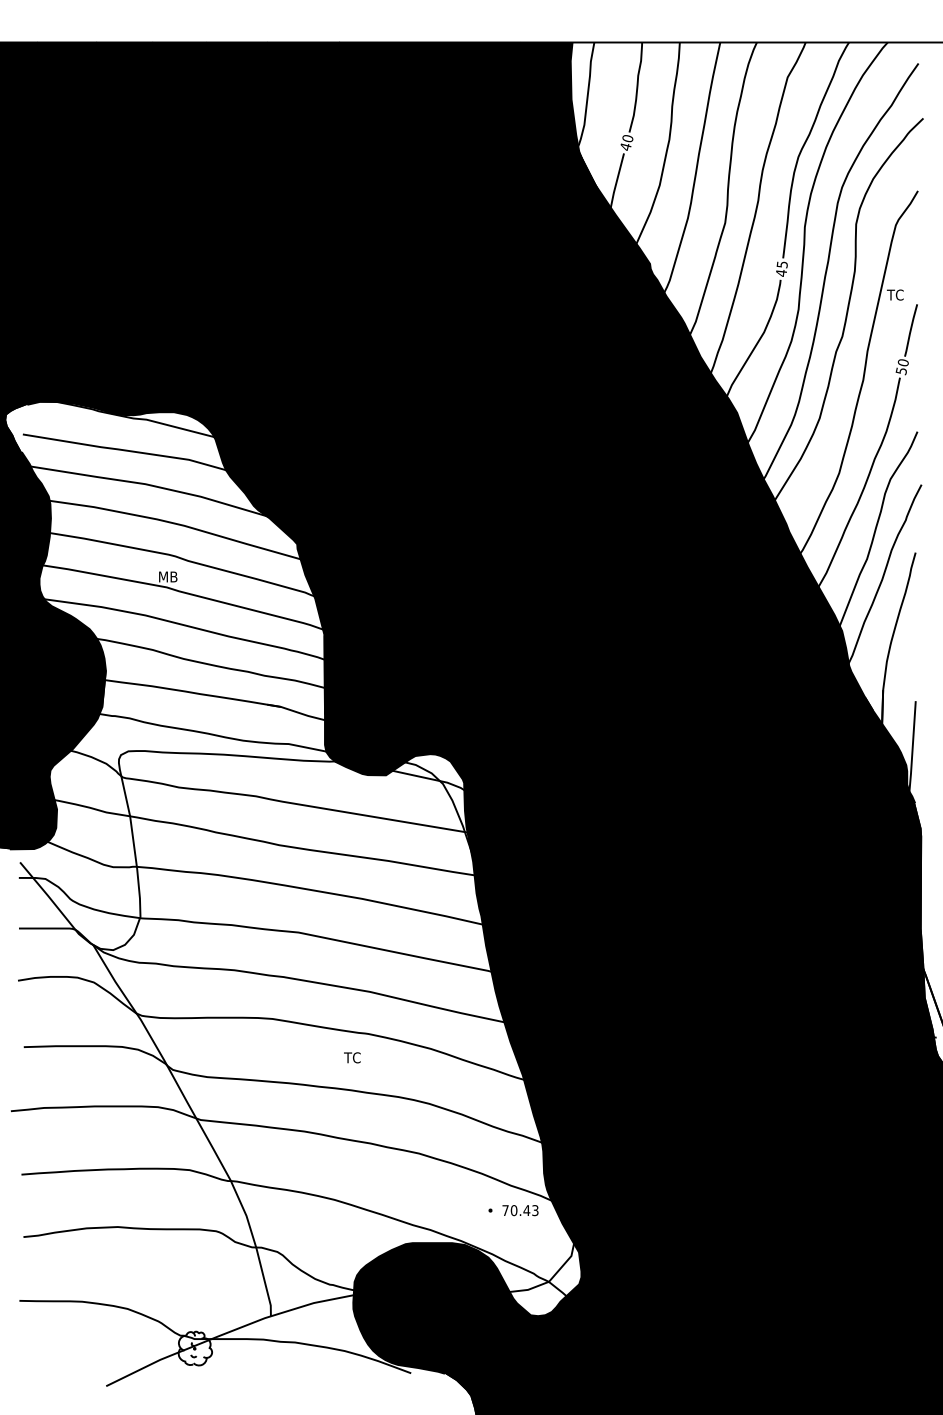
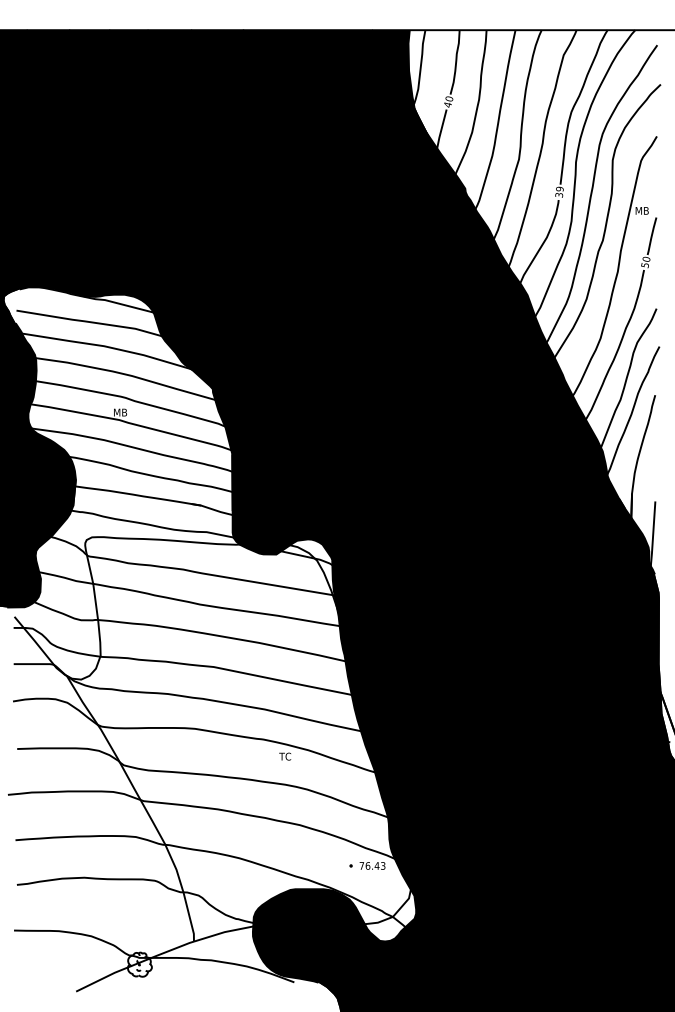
text: (781, 268) -> (559, 191), 45 -> 39
text: (896, 294) -> (641, 210), TC -> MB
text: (352, 1057) -> (285, 756), moved
text: (514, 1210) -> (368, 865), 70.43 -> 76.43

